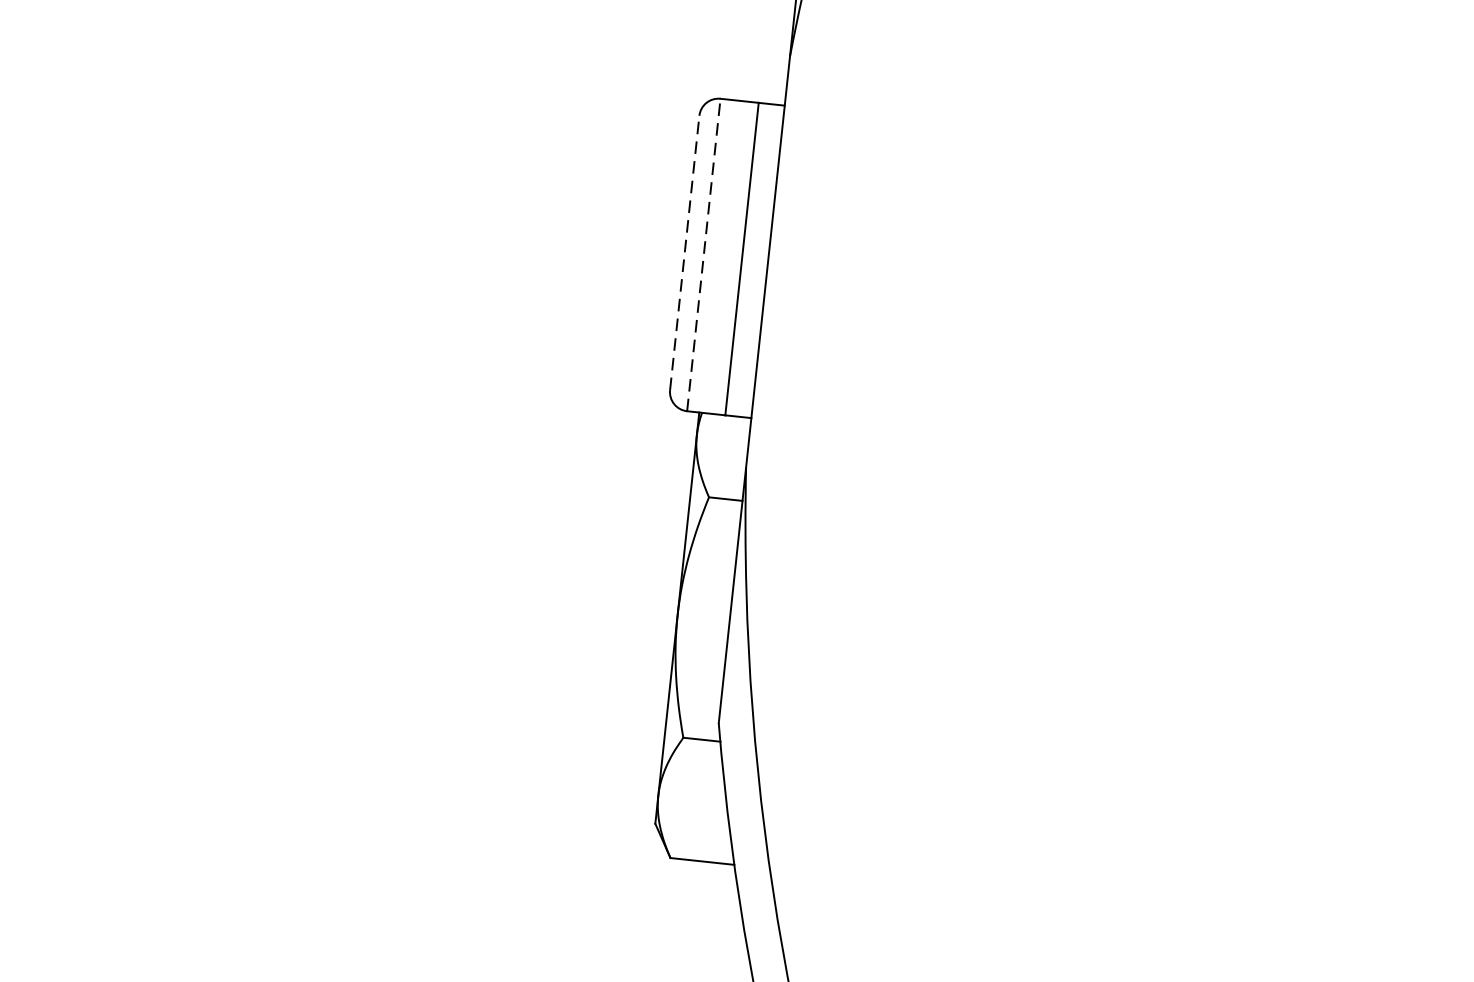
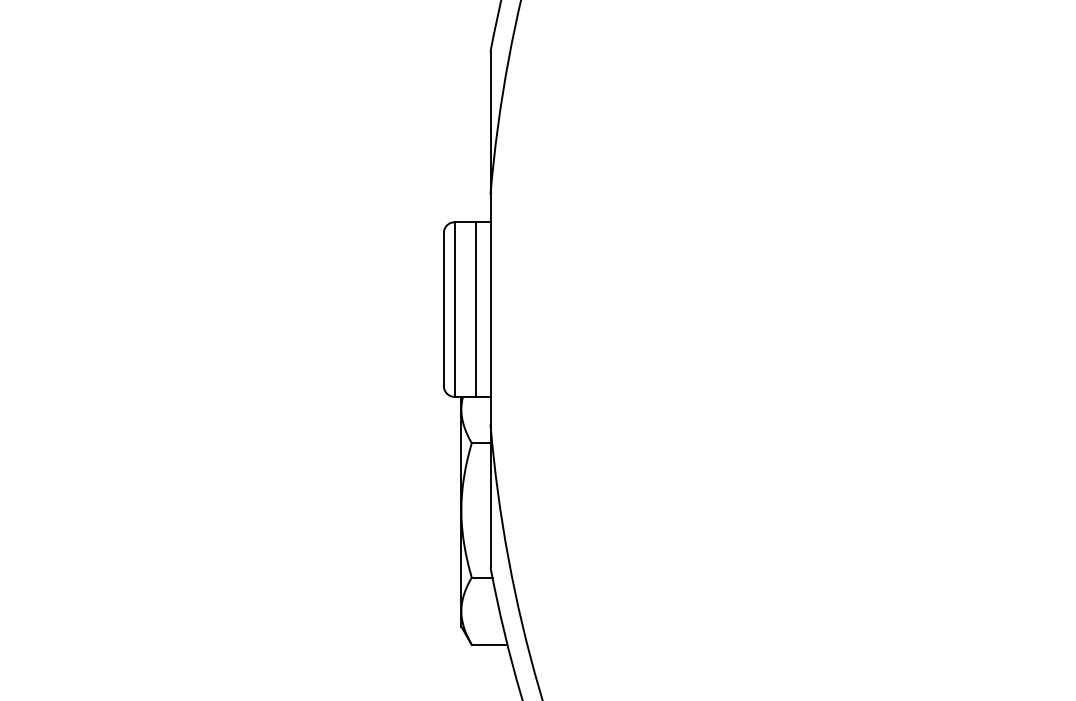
line: (683, 252) -> (443, 309), dashed -> solid
line: (703, 254) -> (454, 309), dashed -> solid

